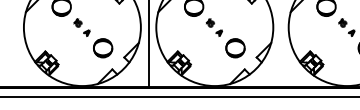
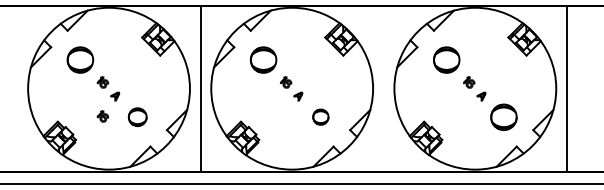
part: (77, 47) -> (102, 116), added
part: (102, 47) -> (137, 116), size x0.7
part: (235, 47) -> (320, 116), size x0.6

